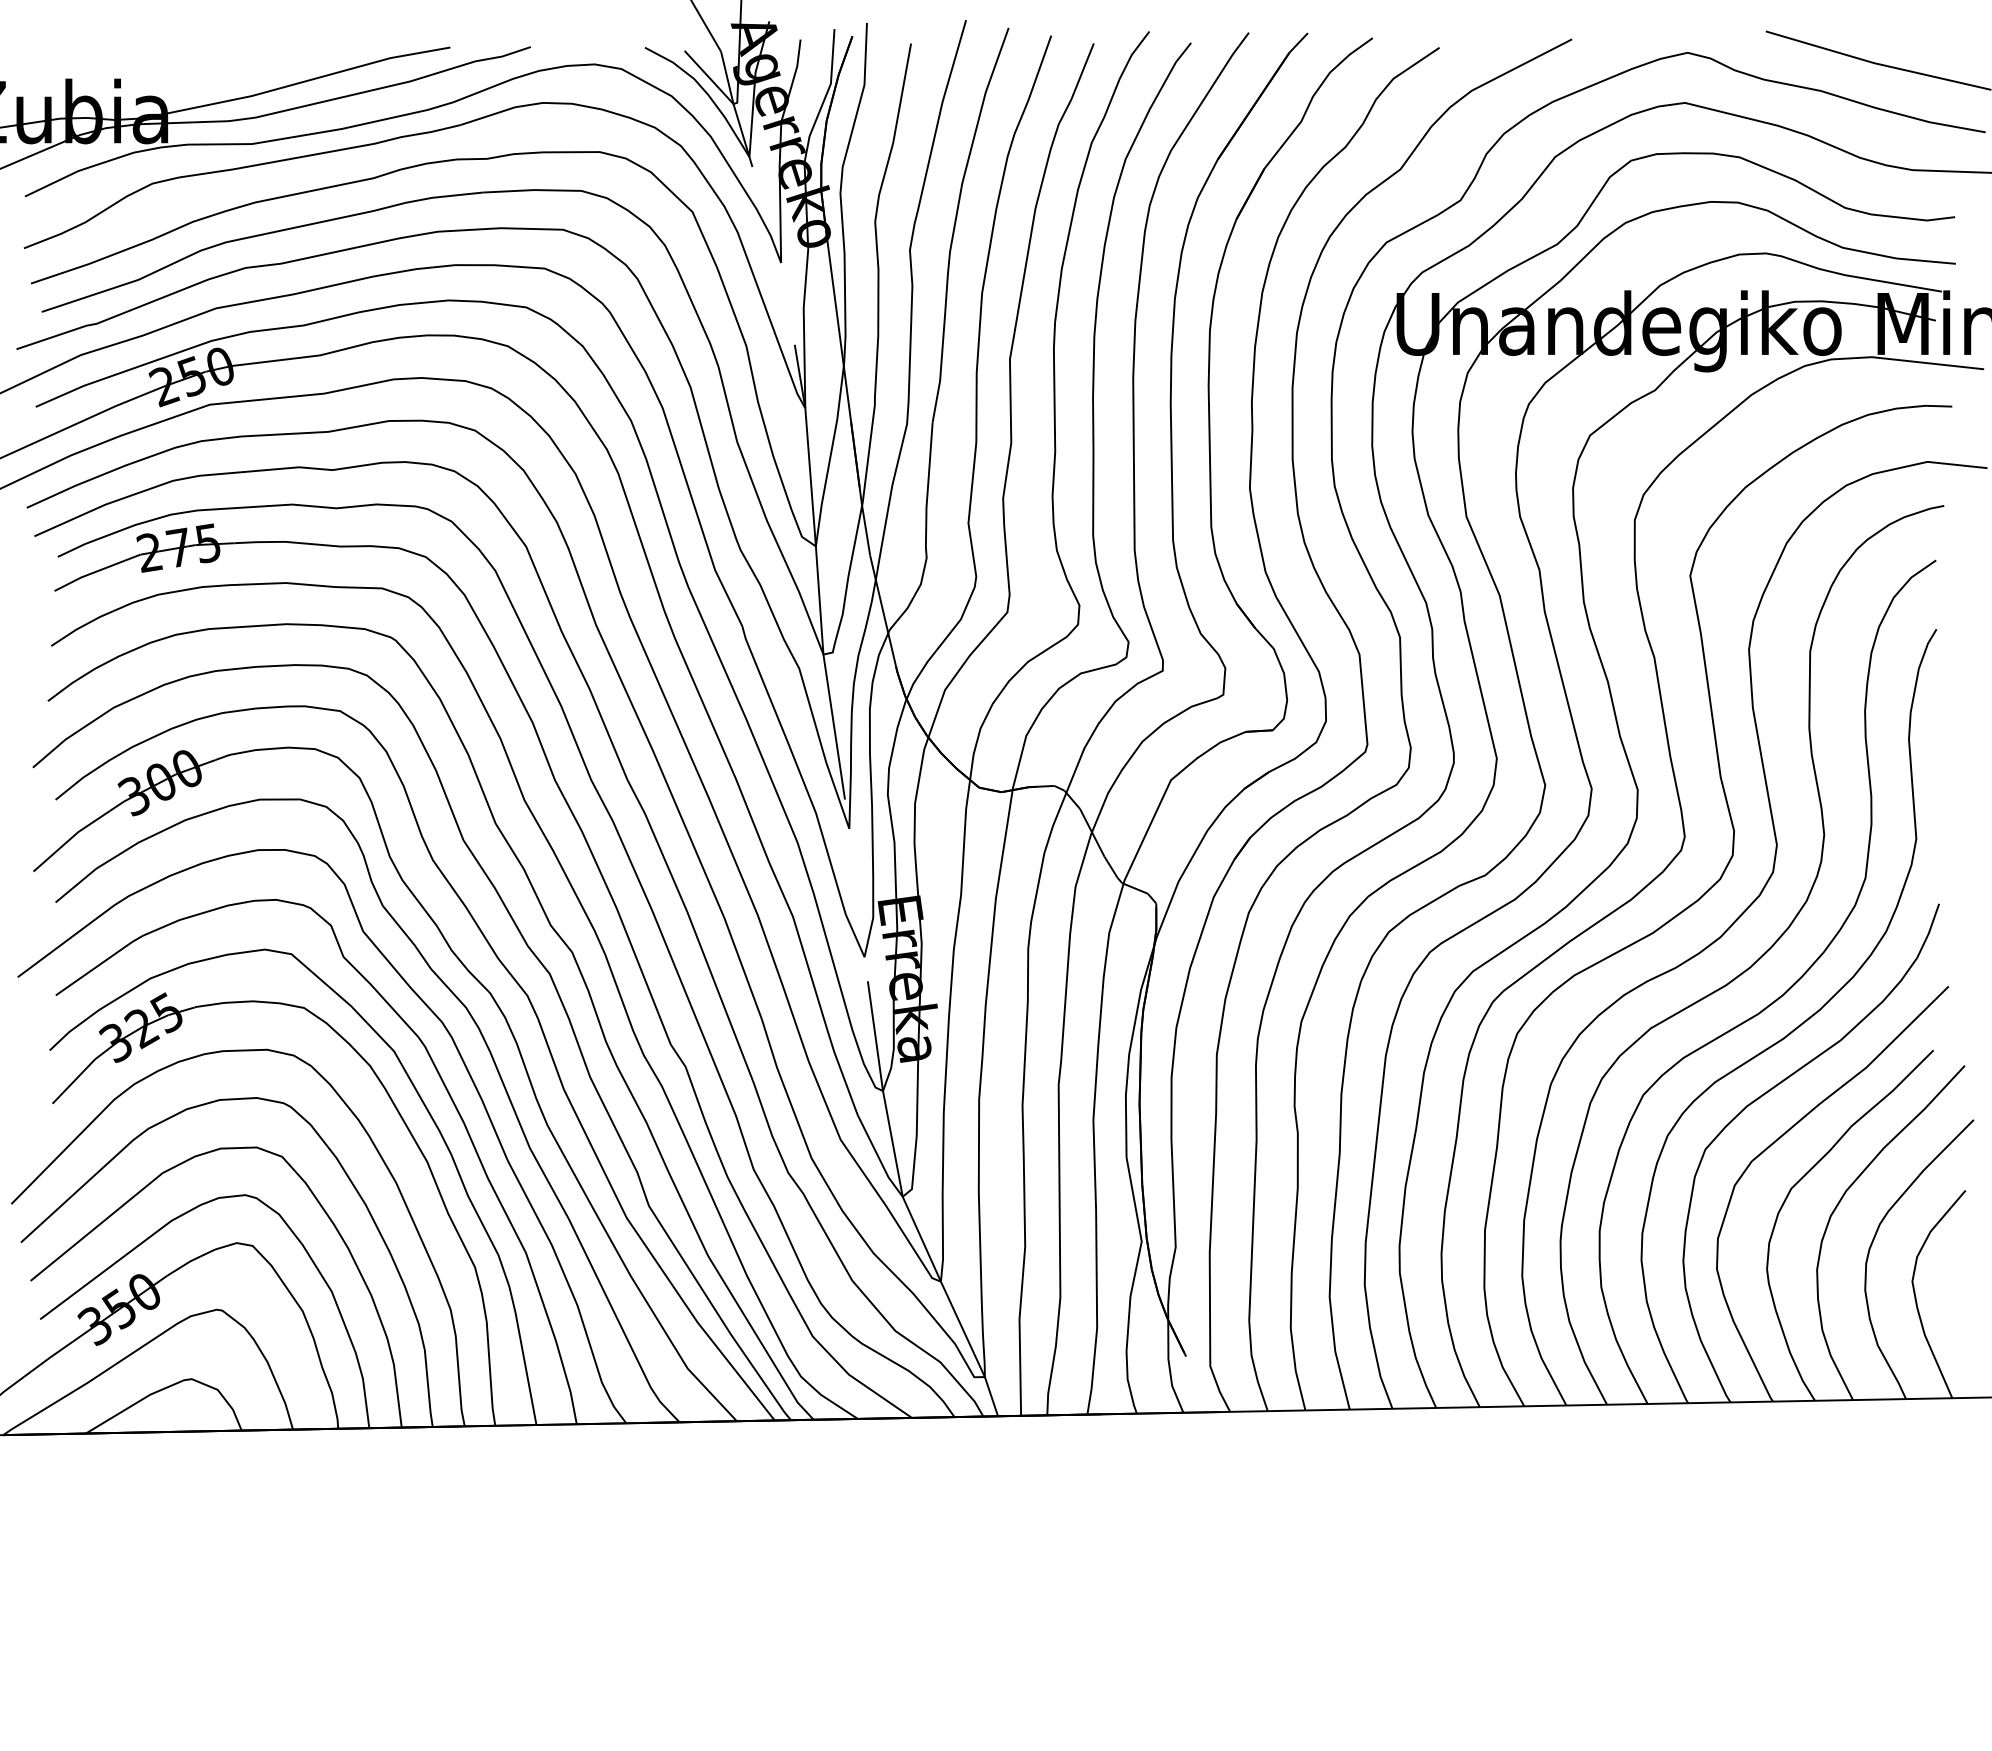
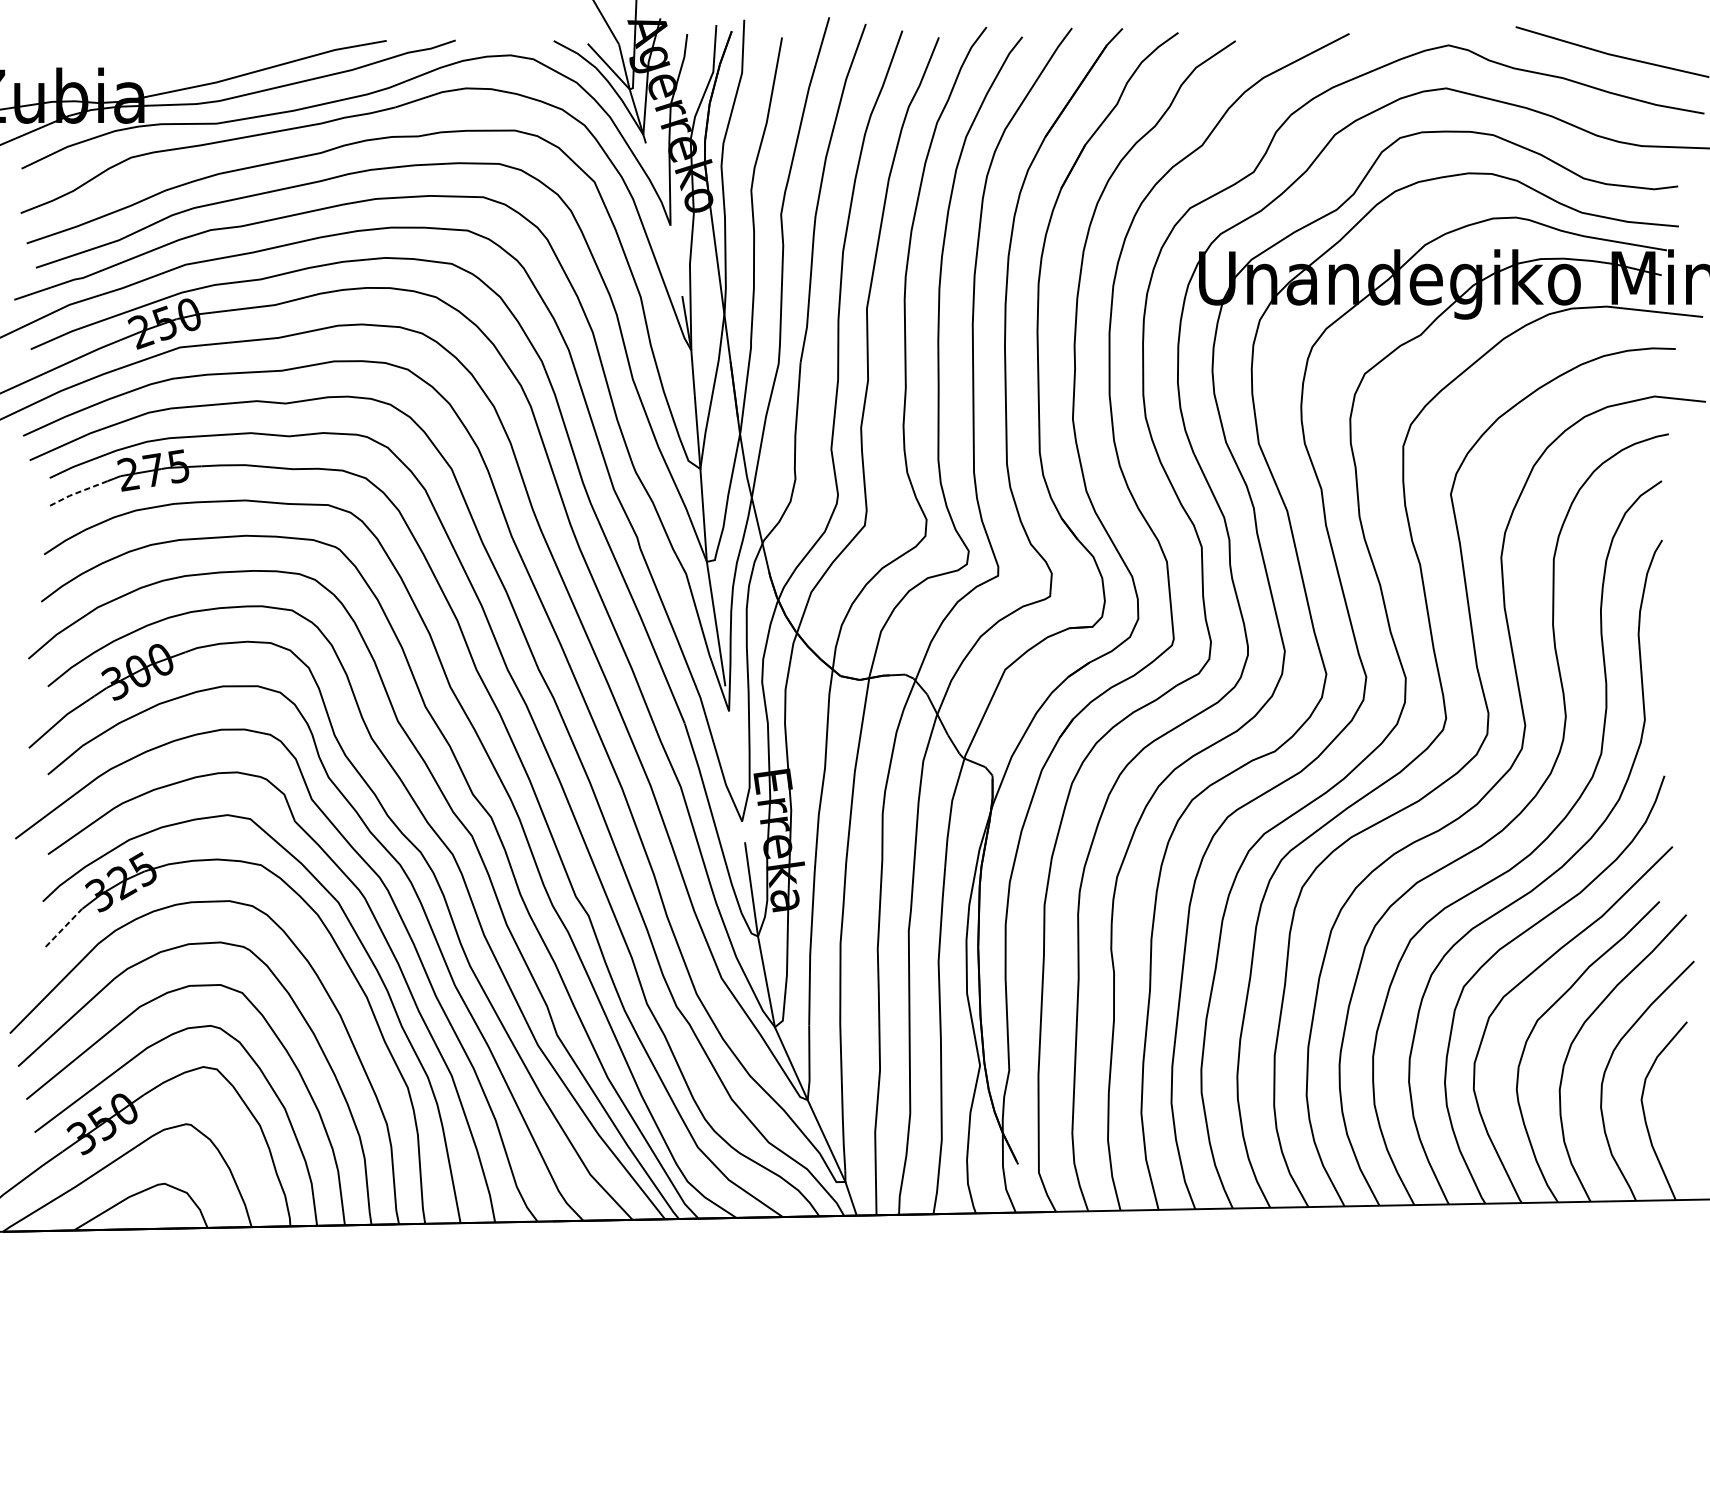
line: (88, 574) -> (76, 493), solid -> dashed
line: (74, 1080) -> (64, 927), solid -> dashed

